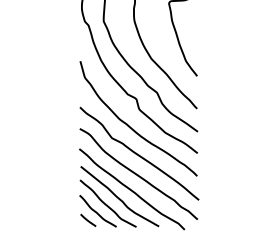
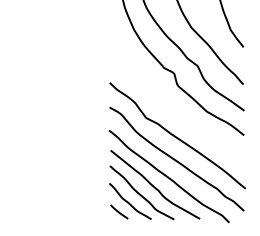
curve: (130, 126) -> (167, 104), removed

